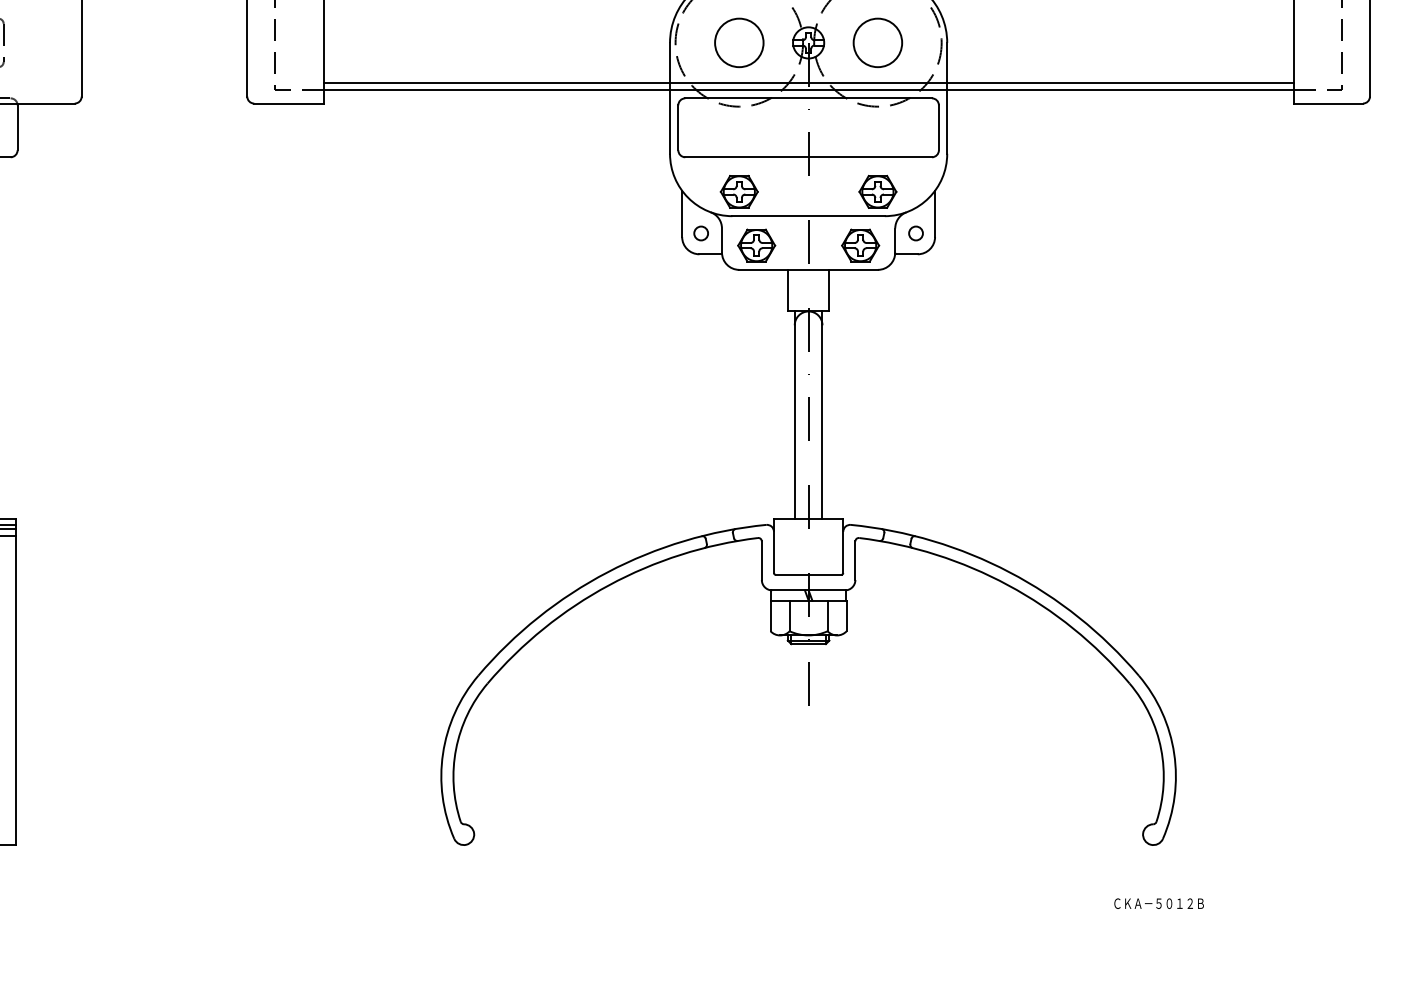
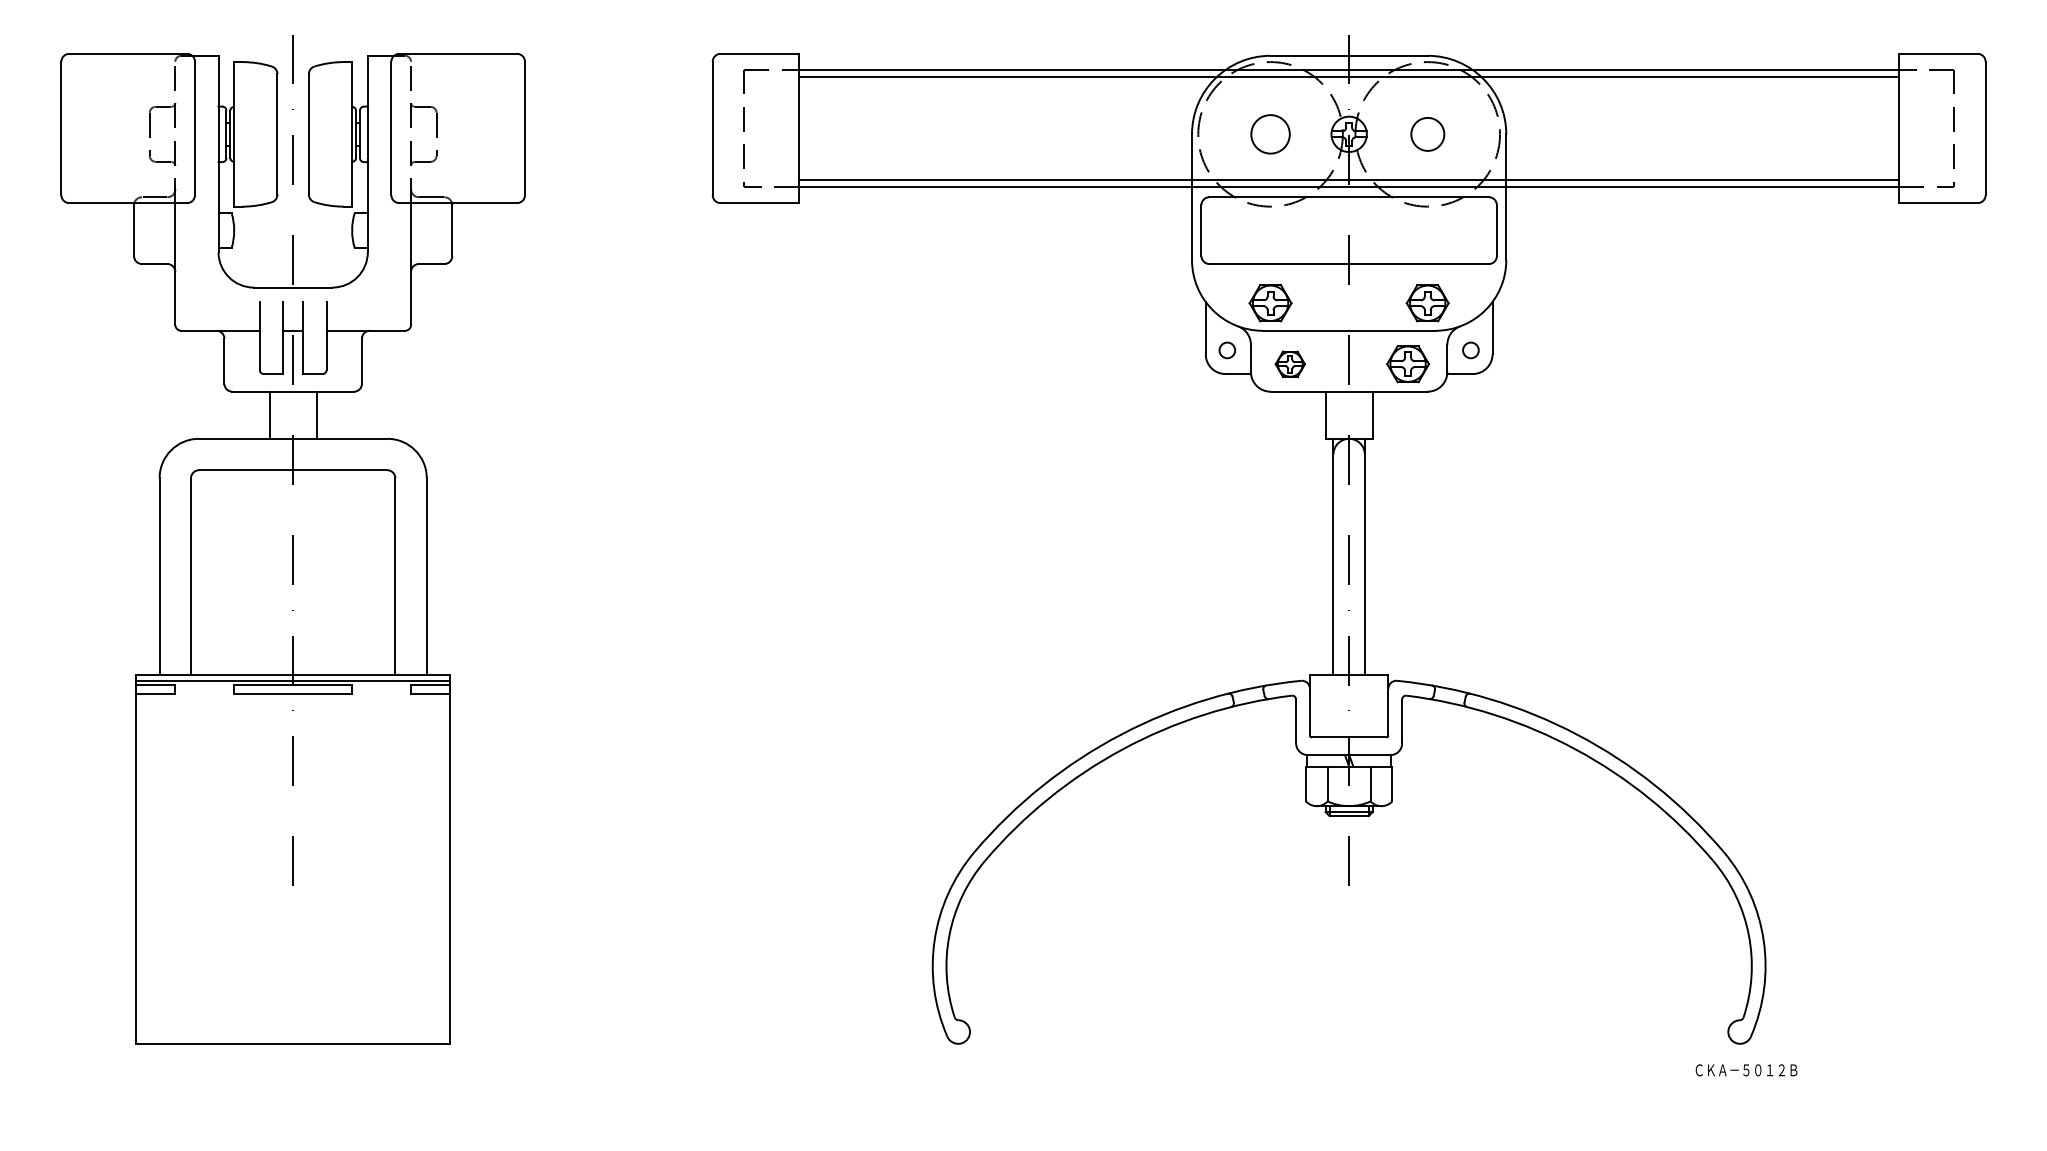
circle: (739, 42) -> (1270, 133), size x0.7
circle: (877, 43) -> (1427, 134), size x0.6
part: (756, 245) -> (1290, 364), size x0.7
text: (1159, 903) -> (1746, 1070), moved

